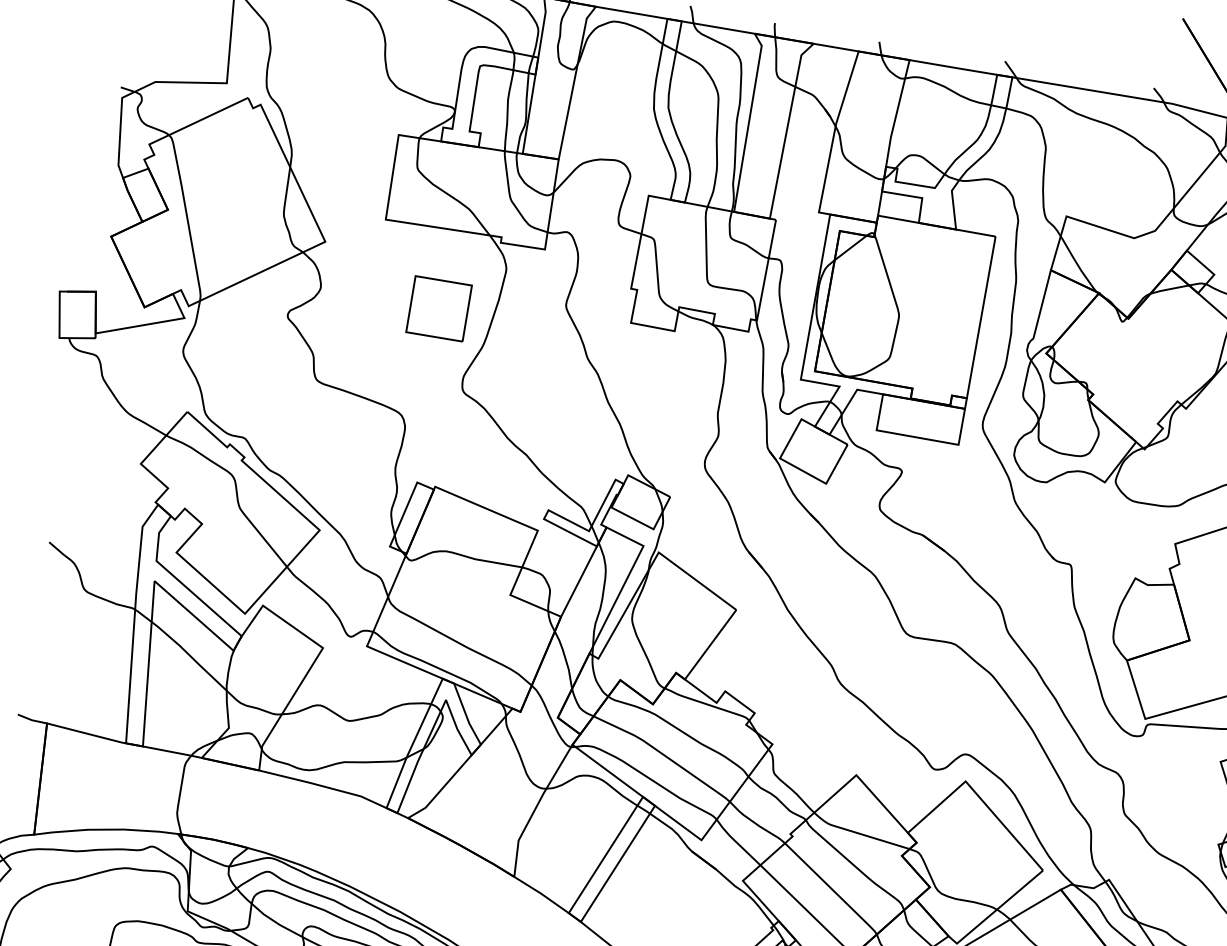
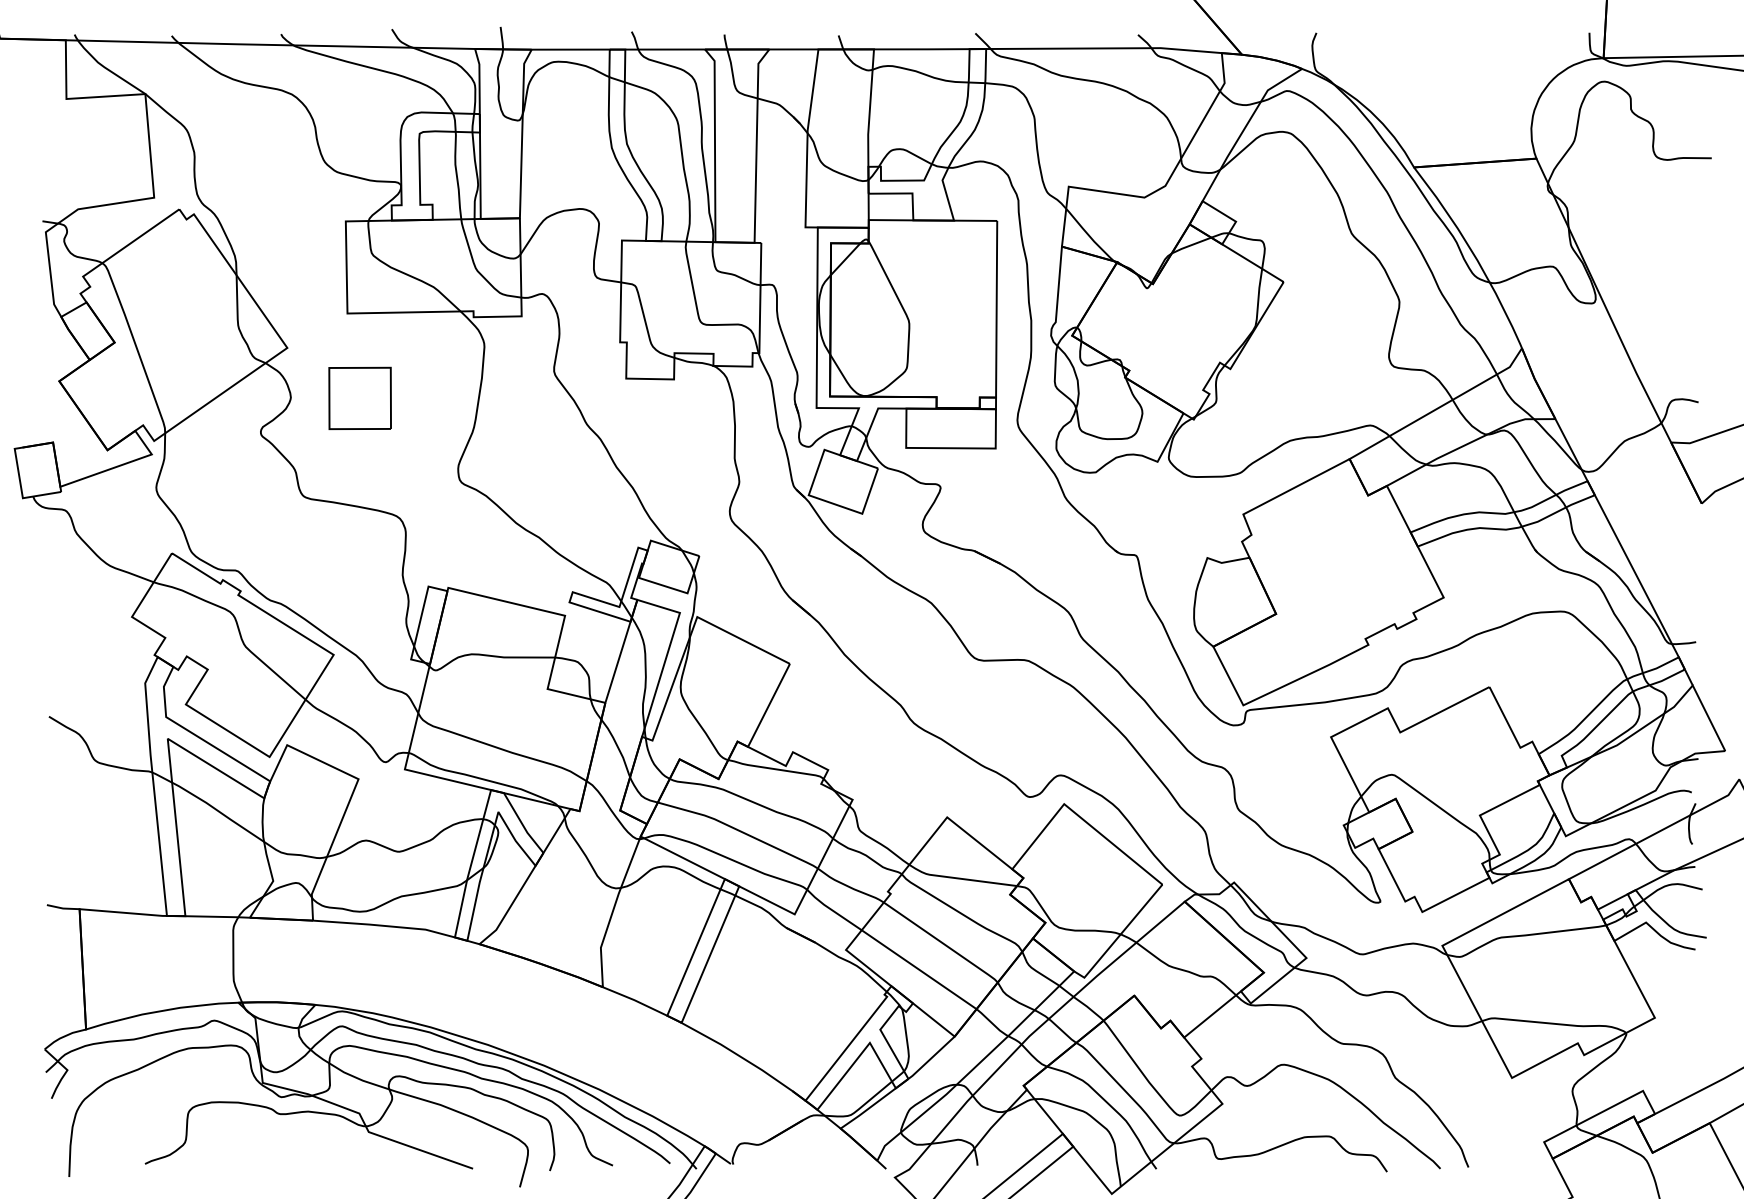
part: (438, 307) -> (359, 397), moved

